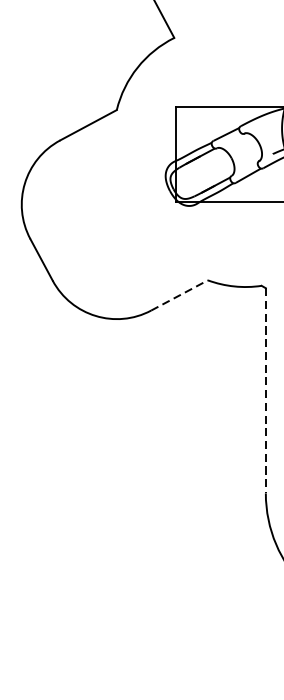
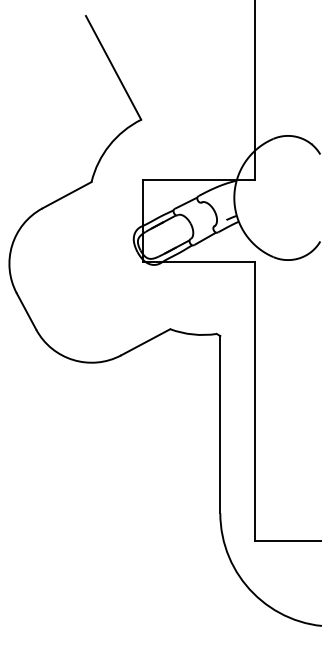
line: (179, 295) -> (145, 342), dashed -> solid
line: (266, 390) -> (220, 424), dashed -> solid

